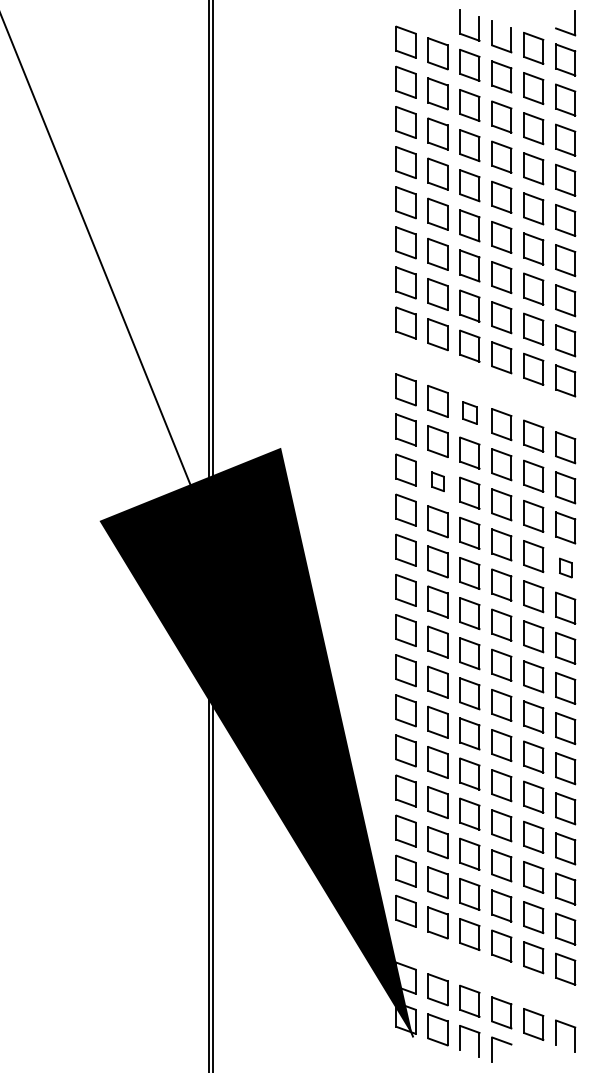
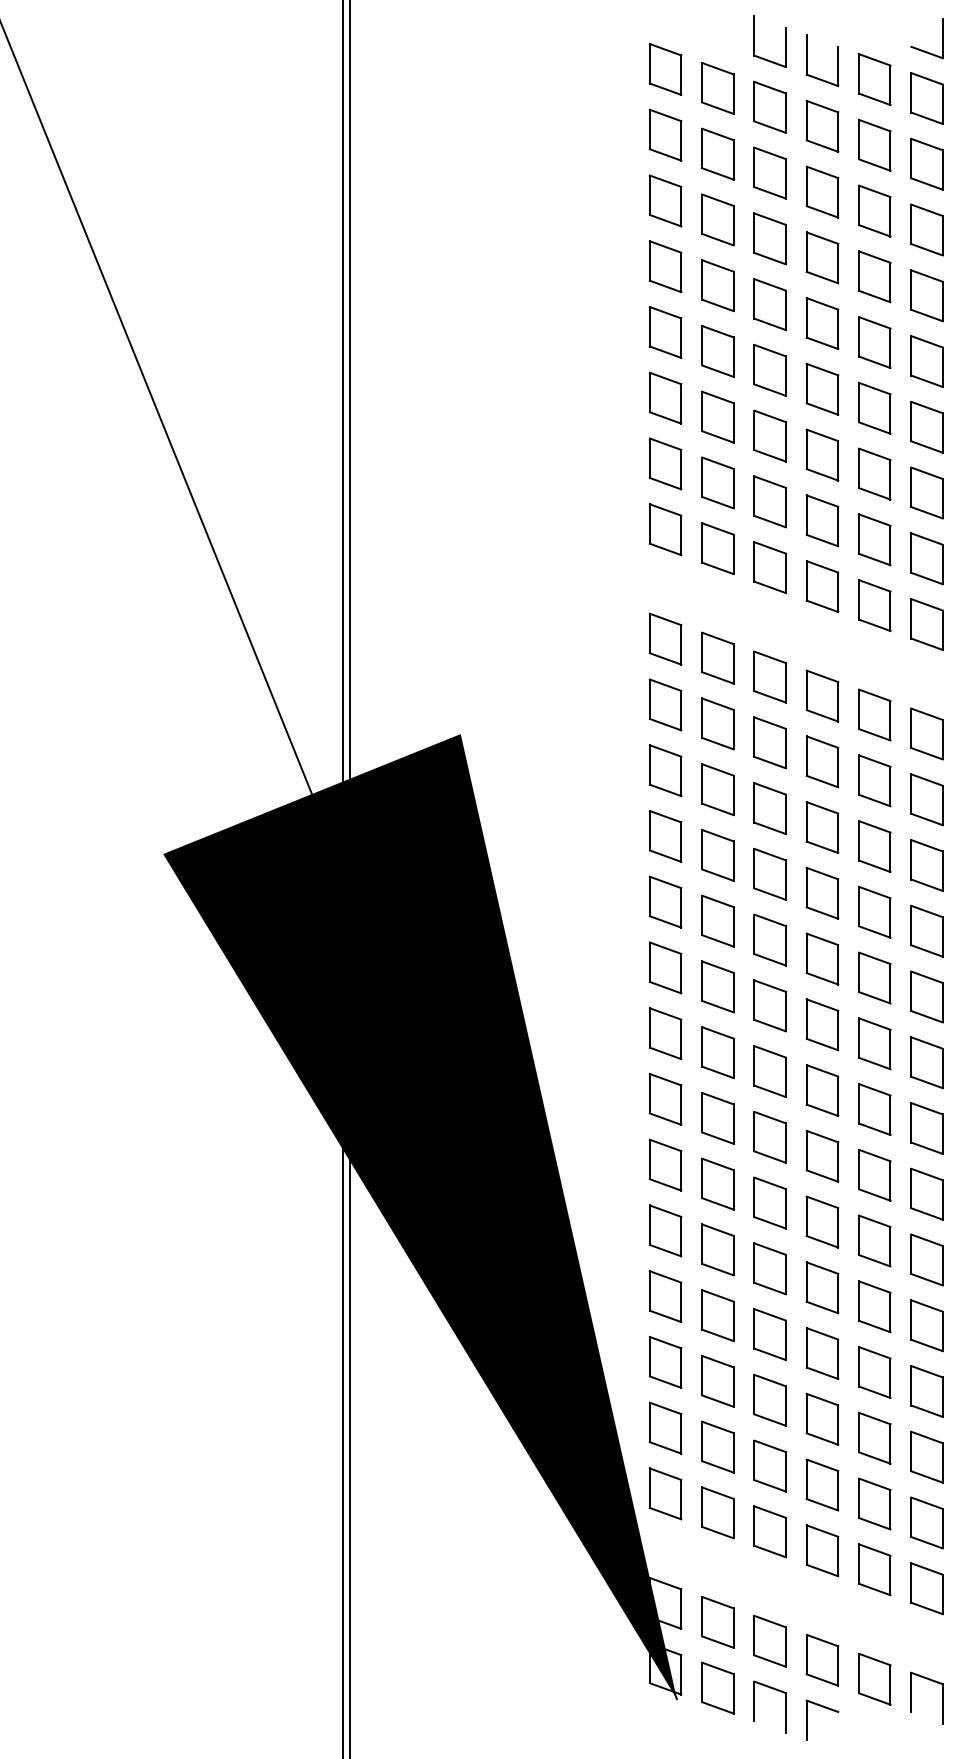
part: (469, 412) -> (769, 676), size x1.43
part: (437, 481) -> (717, 789), size x1.67
part: (565, 567) -> (926, 930), size x1.67

